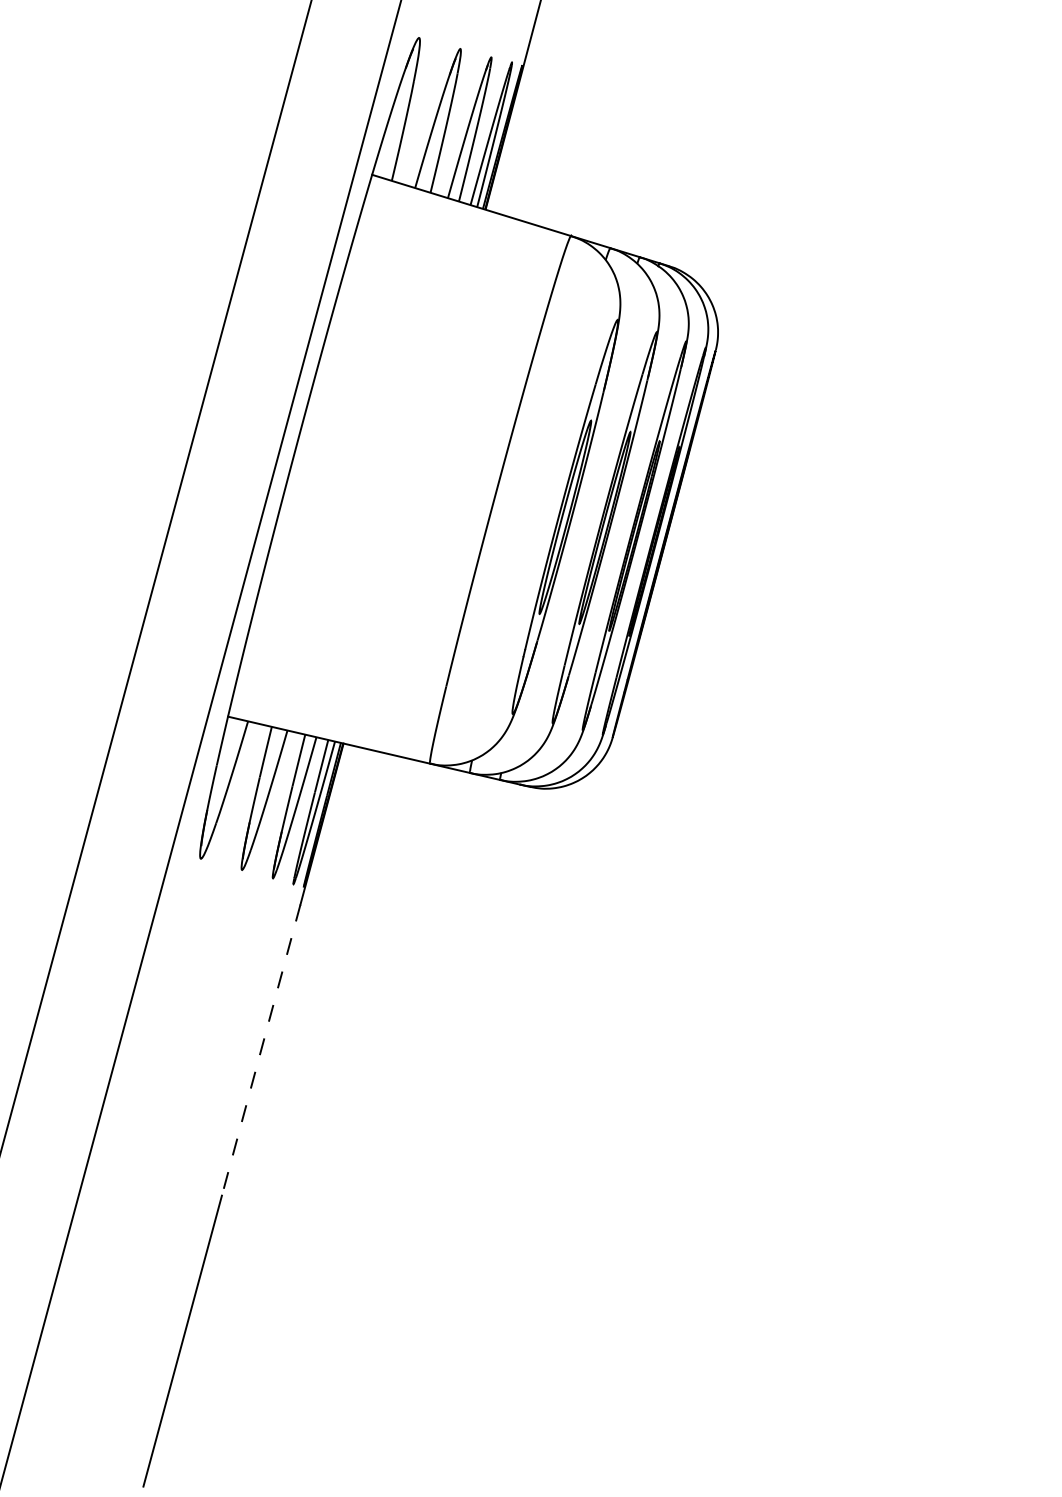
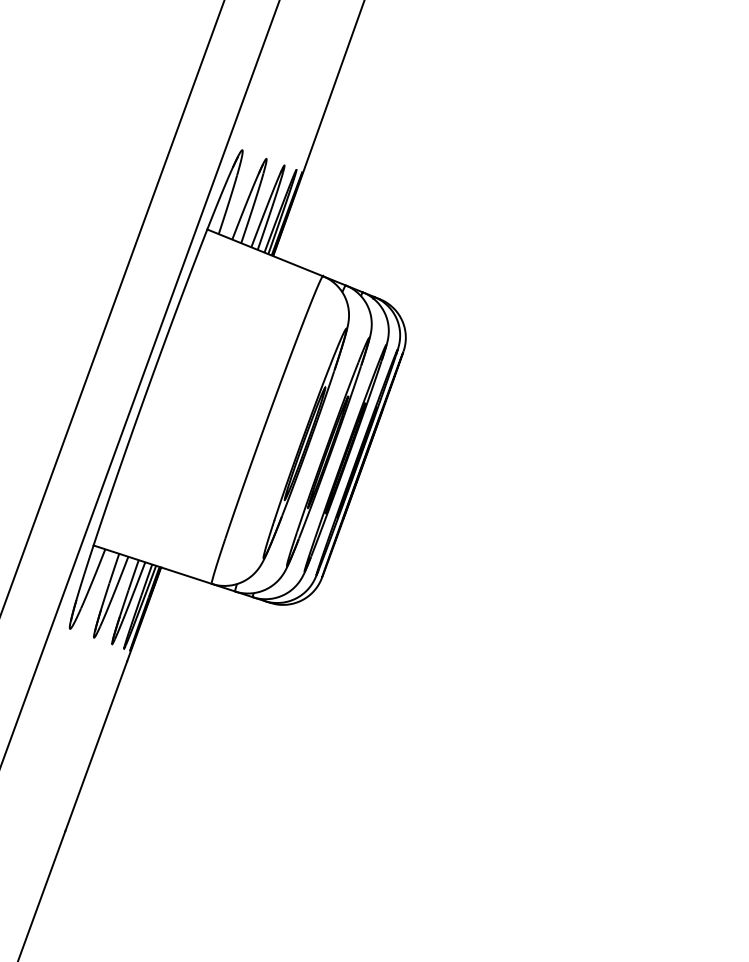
line: (261, 1050) -> (96, 746), dashed -> solid

